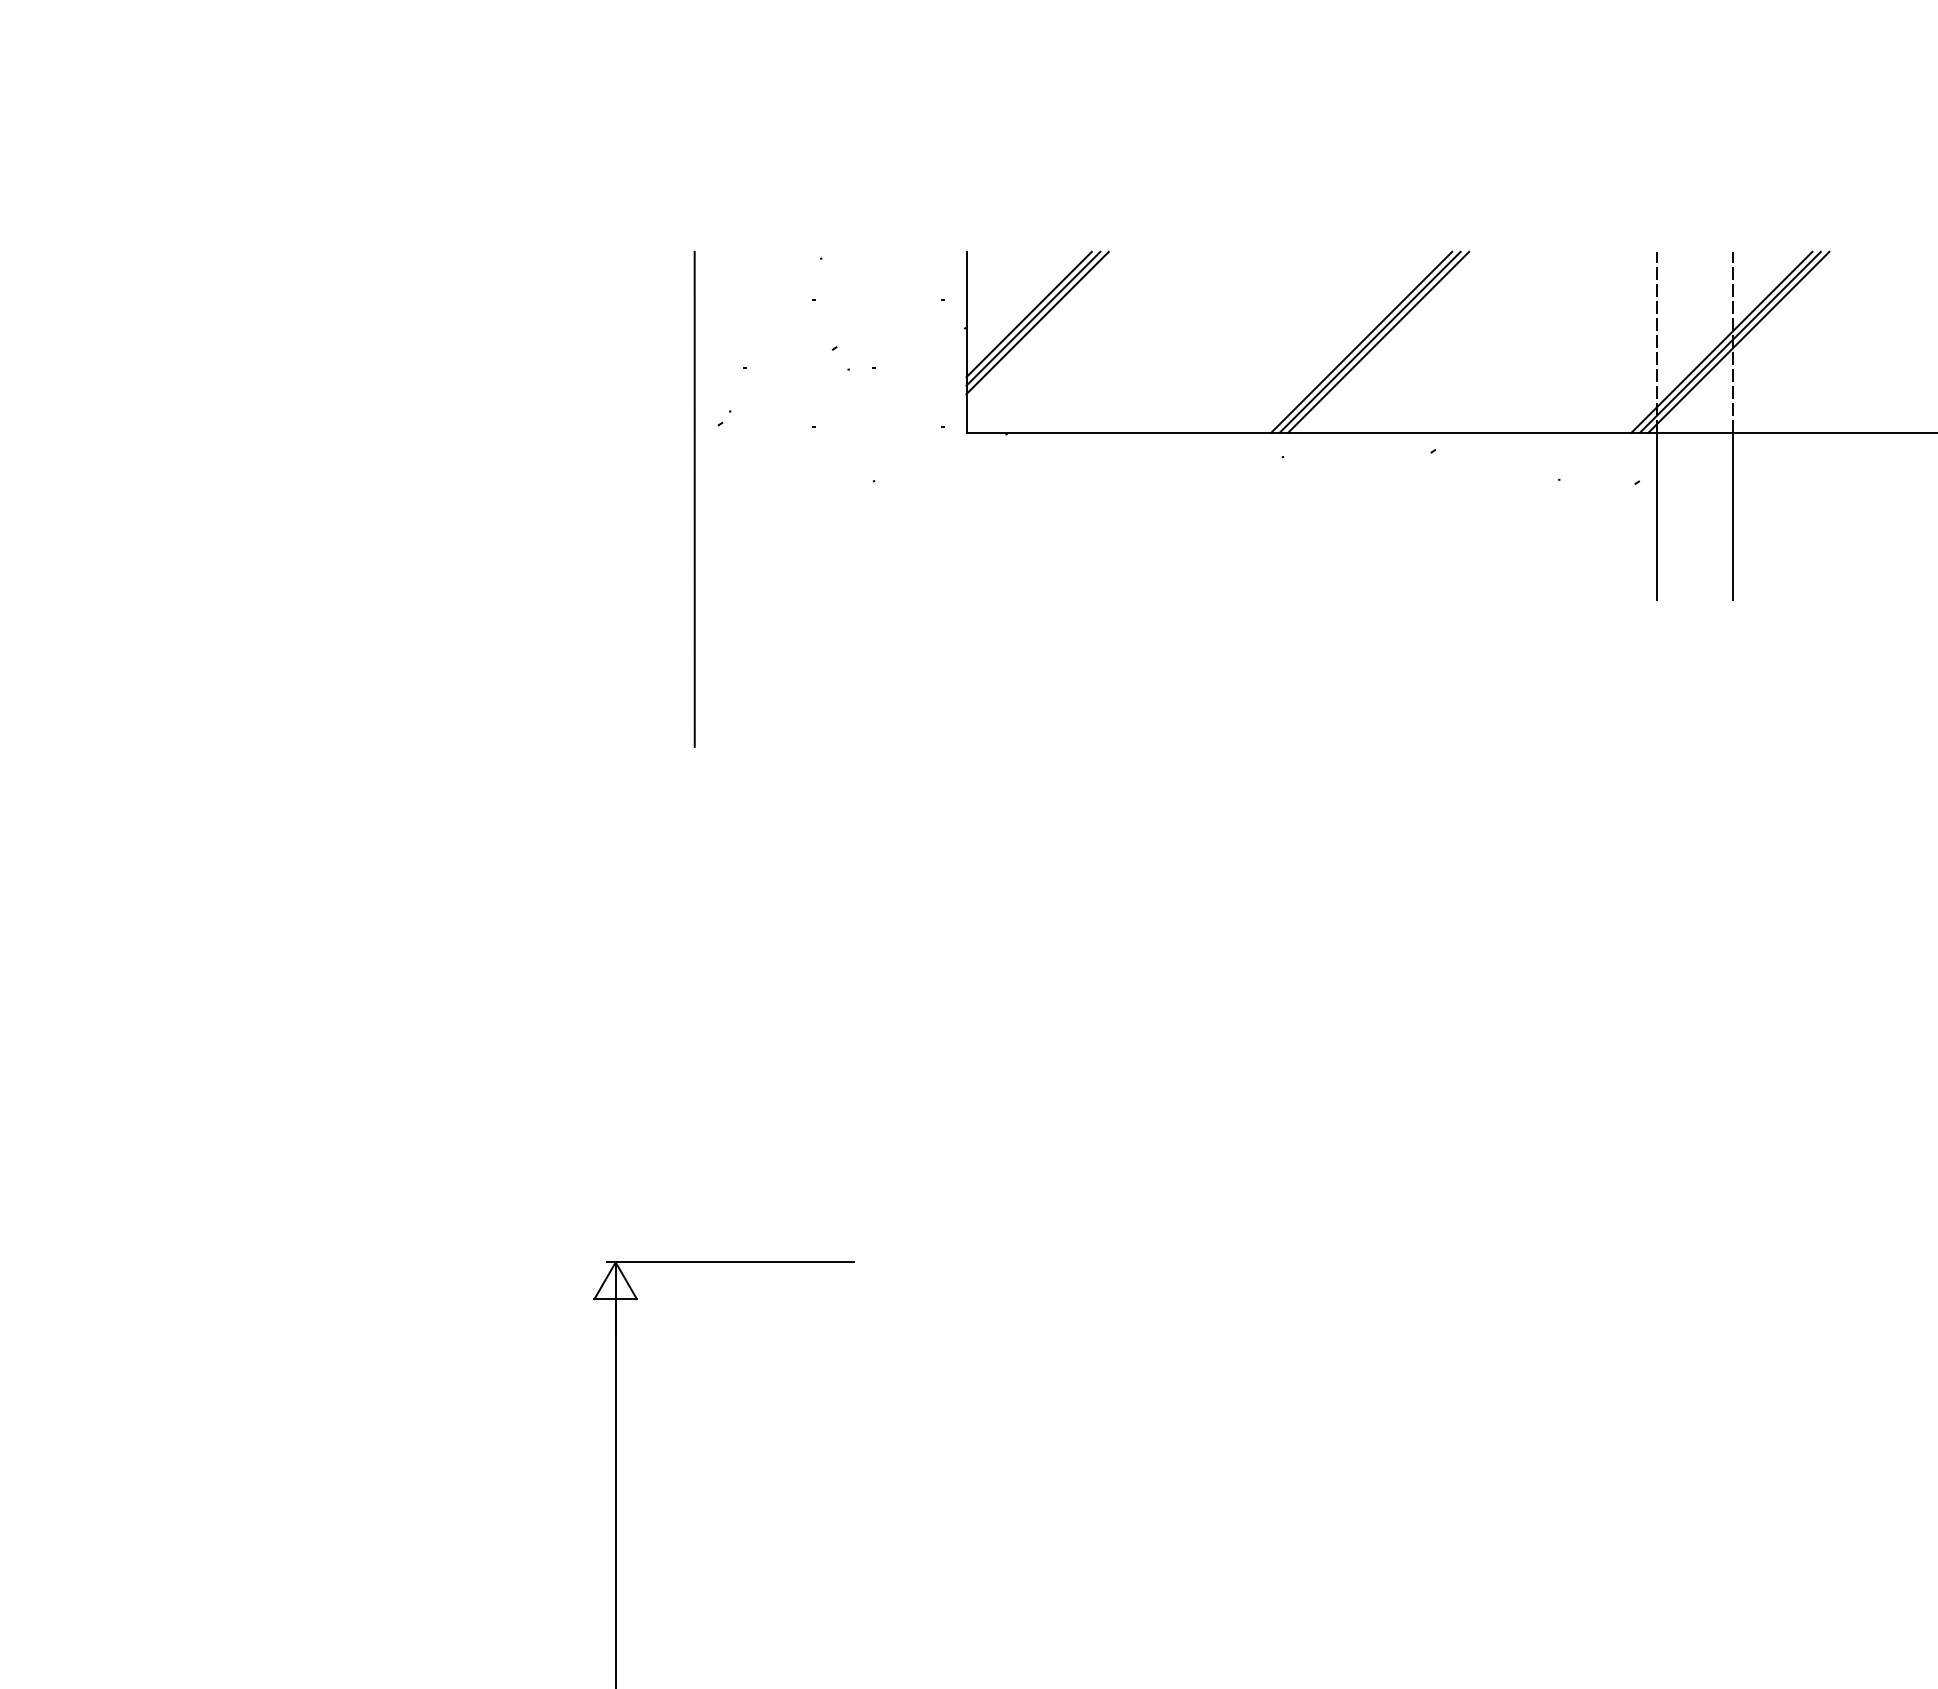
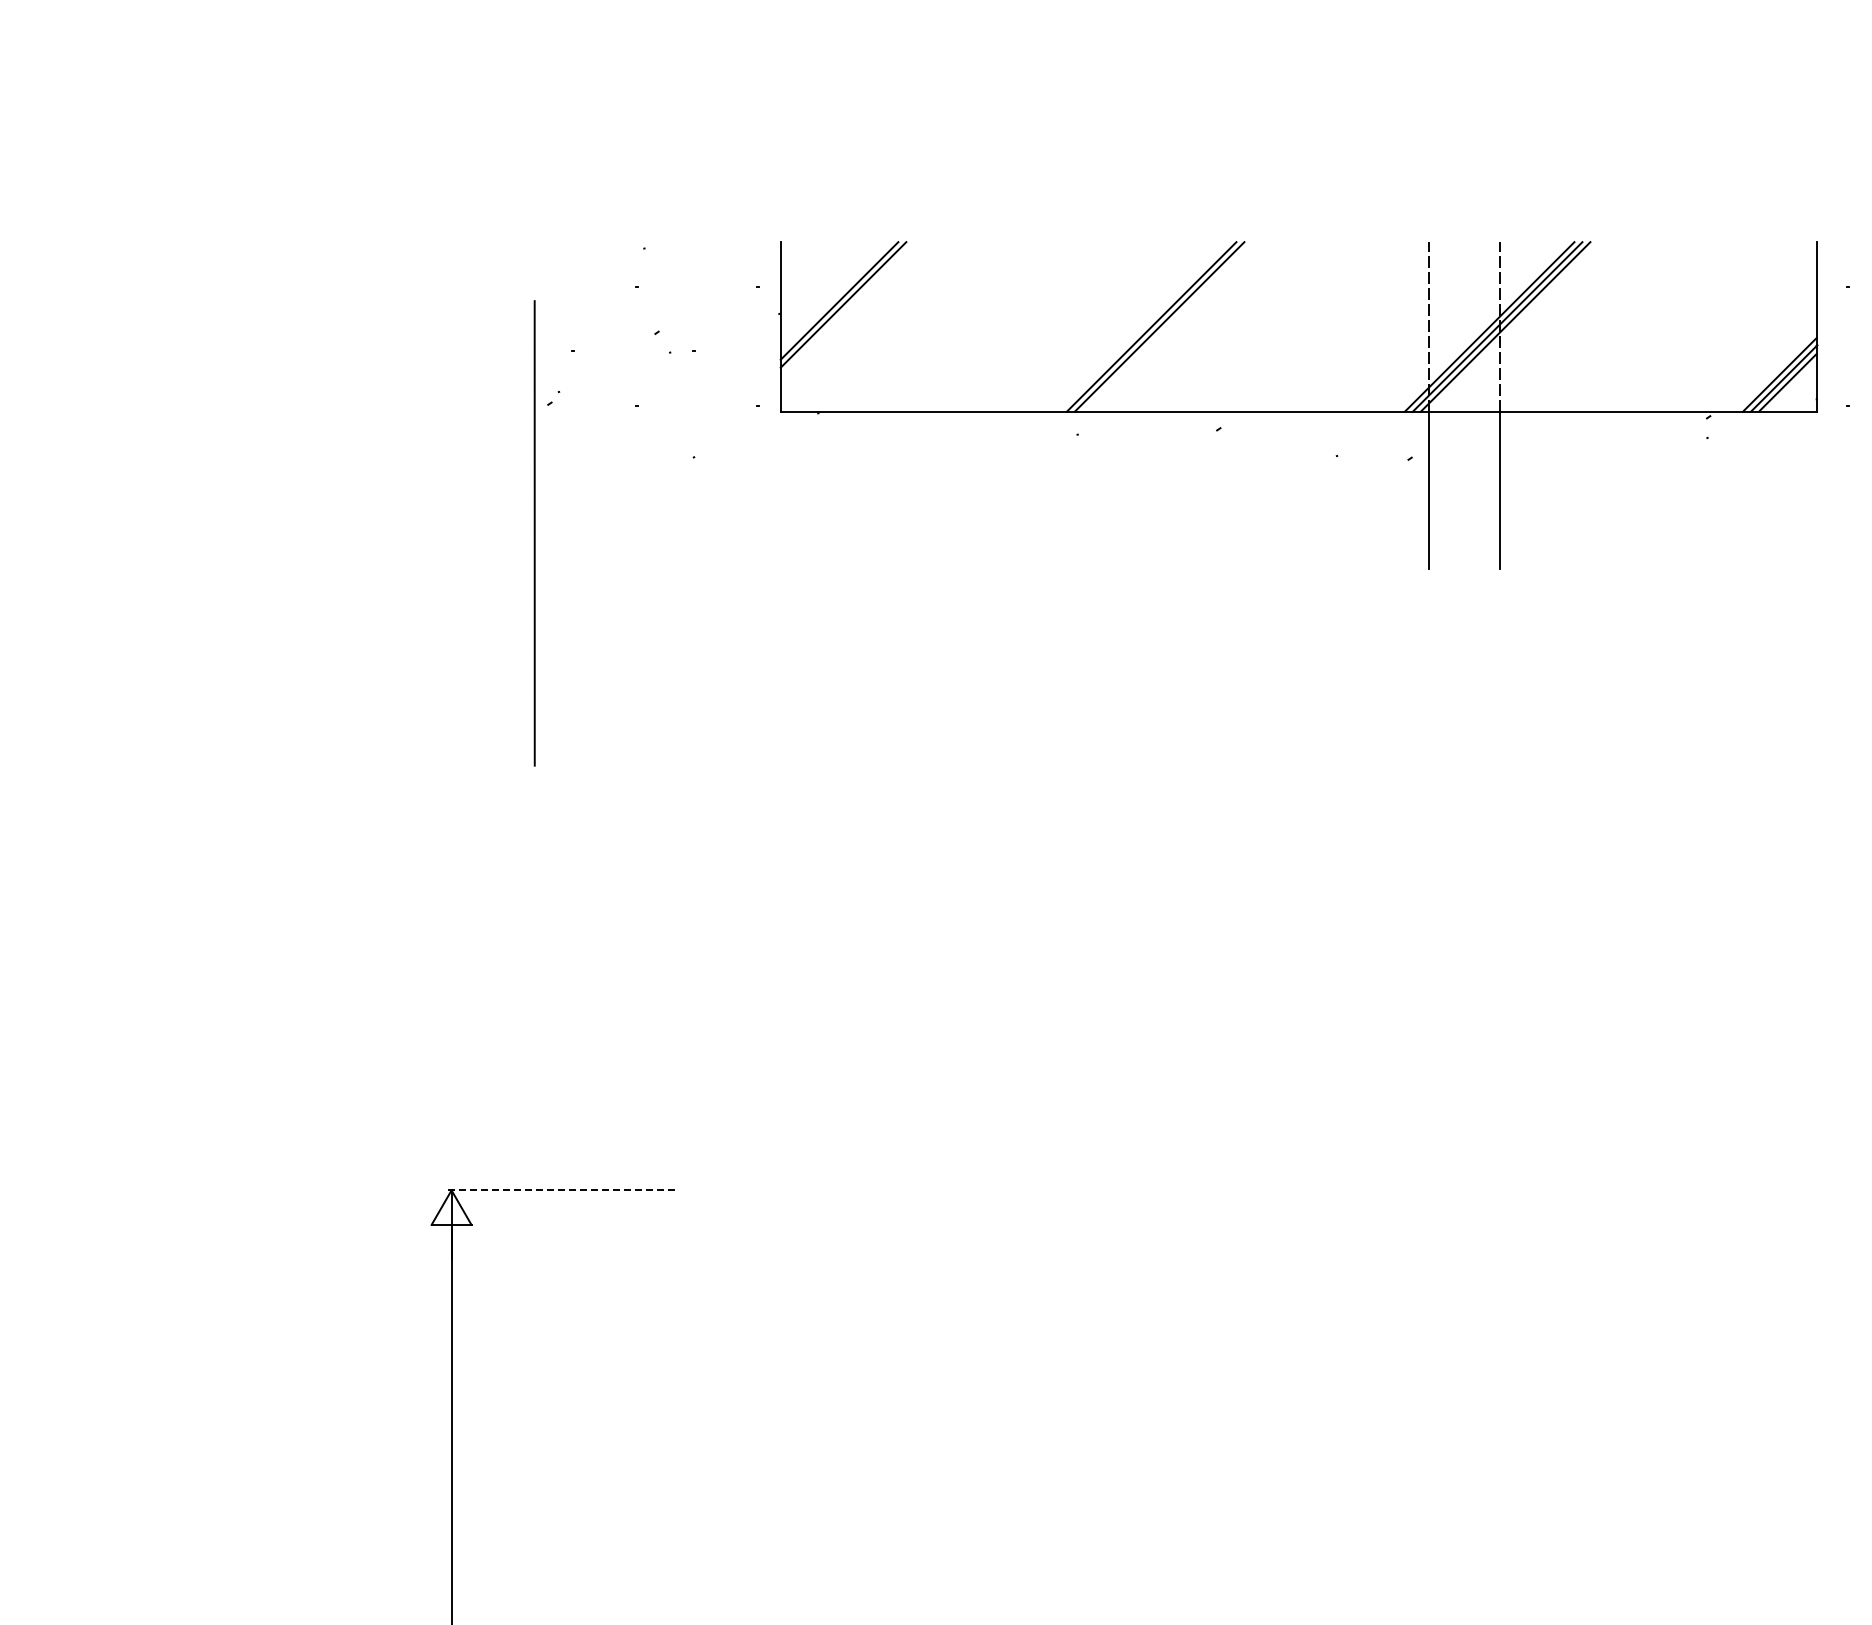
line: (1037, 322) -> (847, 308), removed
line: (1378, 341) -> (1167, 326), removed
line: (694, 499) -> (534, 533), moved
line: (730, 1262) -> (559, 1190), solid -> dashed

